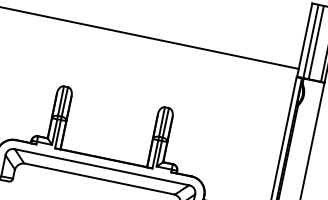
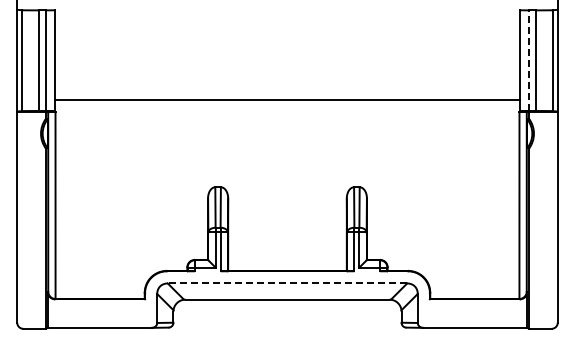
line: (310, 41) -> (528, 60), solid -> dashed
line: (101, 167) -> (287, 283), solid -> dashed

